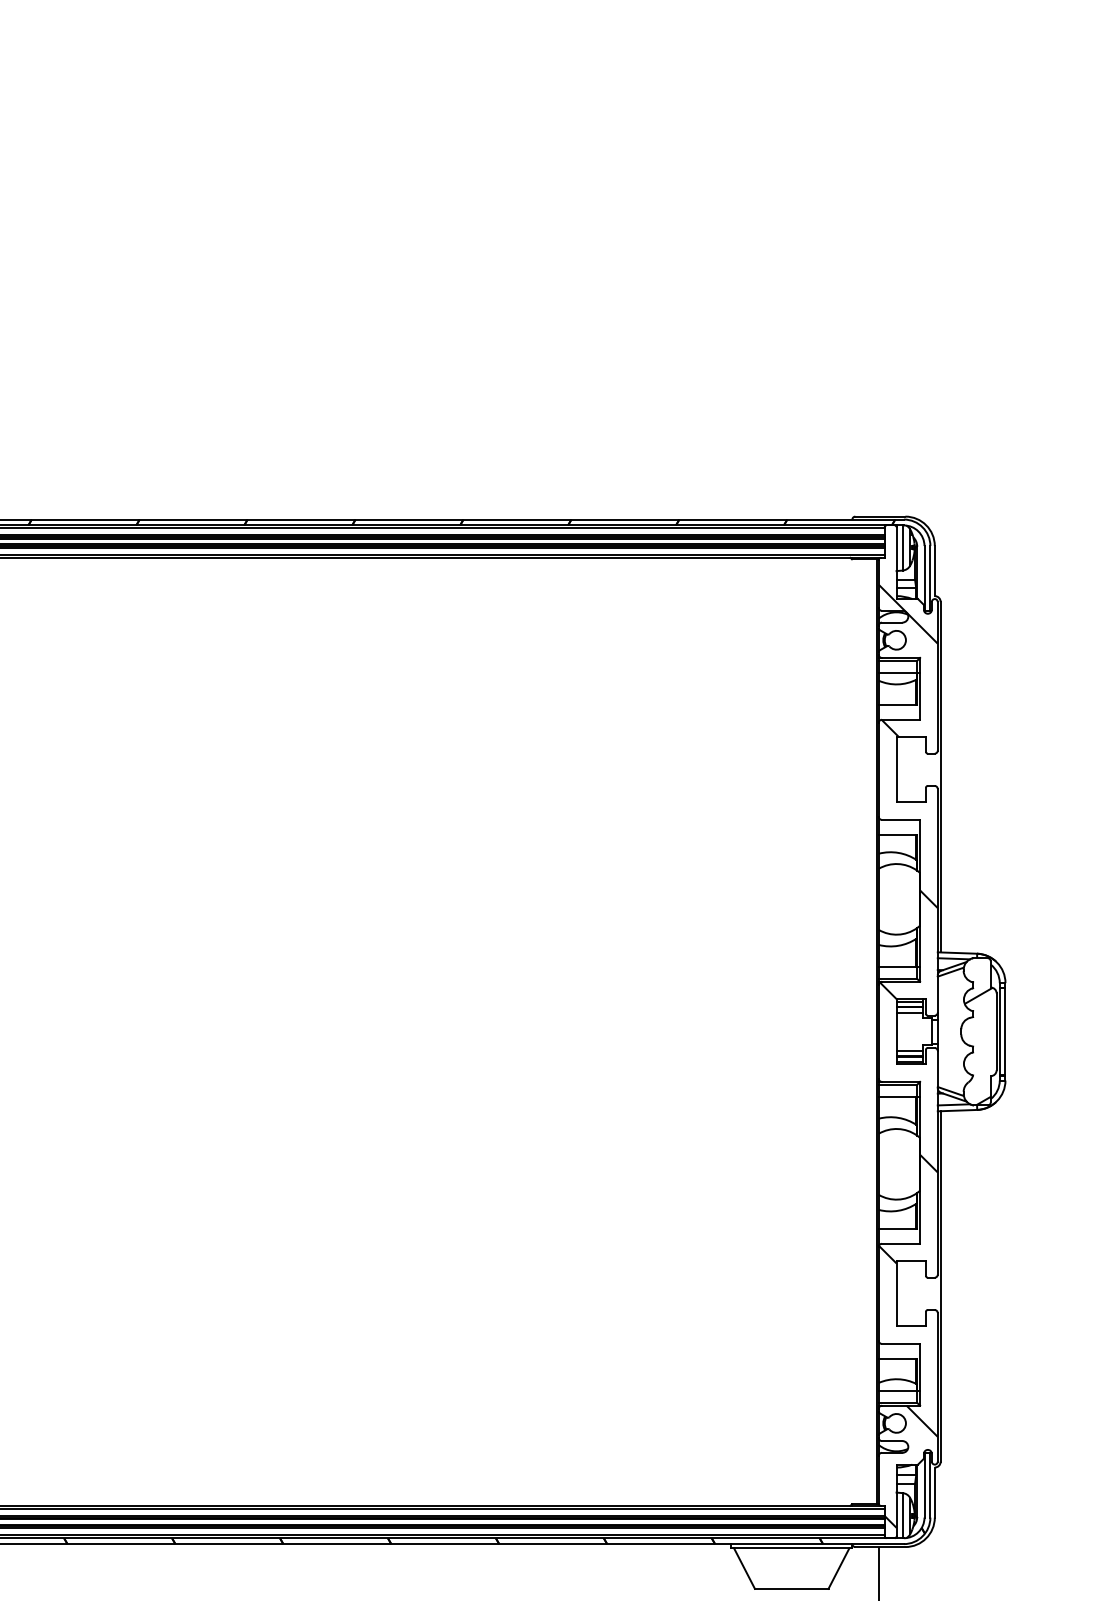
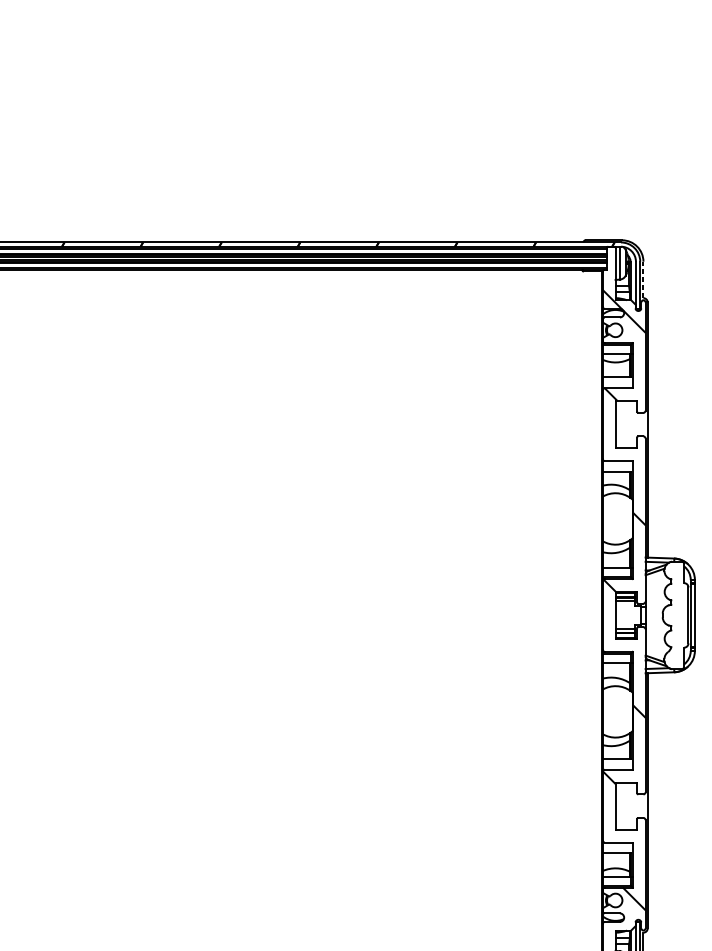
line: (934, 570) -> (643, 279), solid -> dashed
hatch: (978, 1046) -> (675, 626), removed

